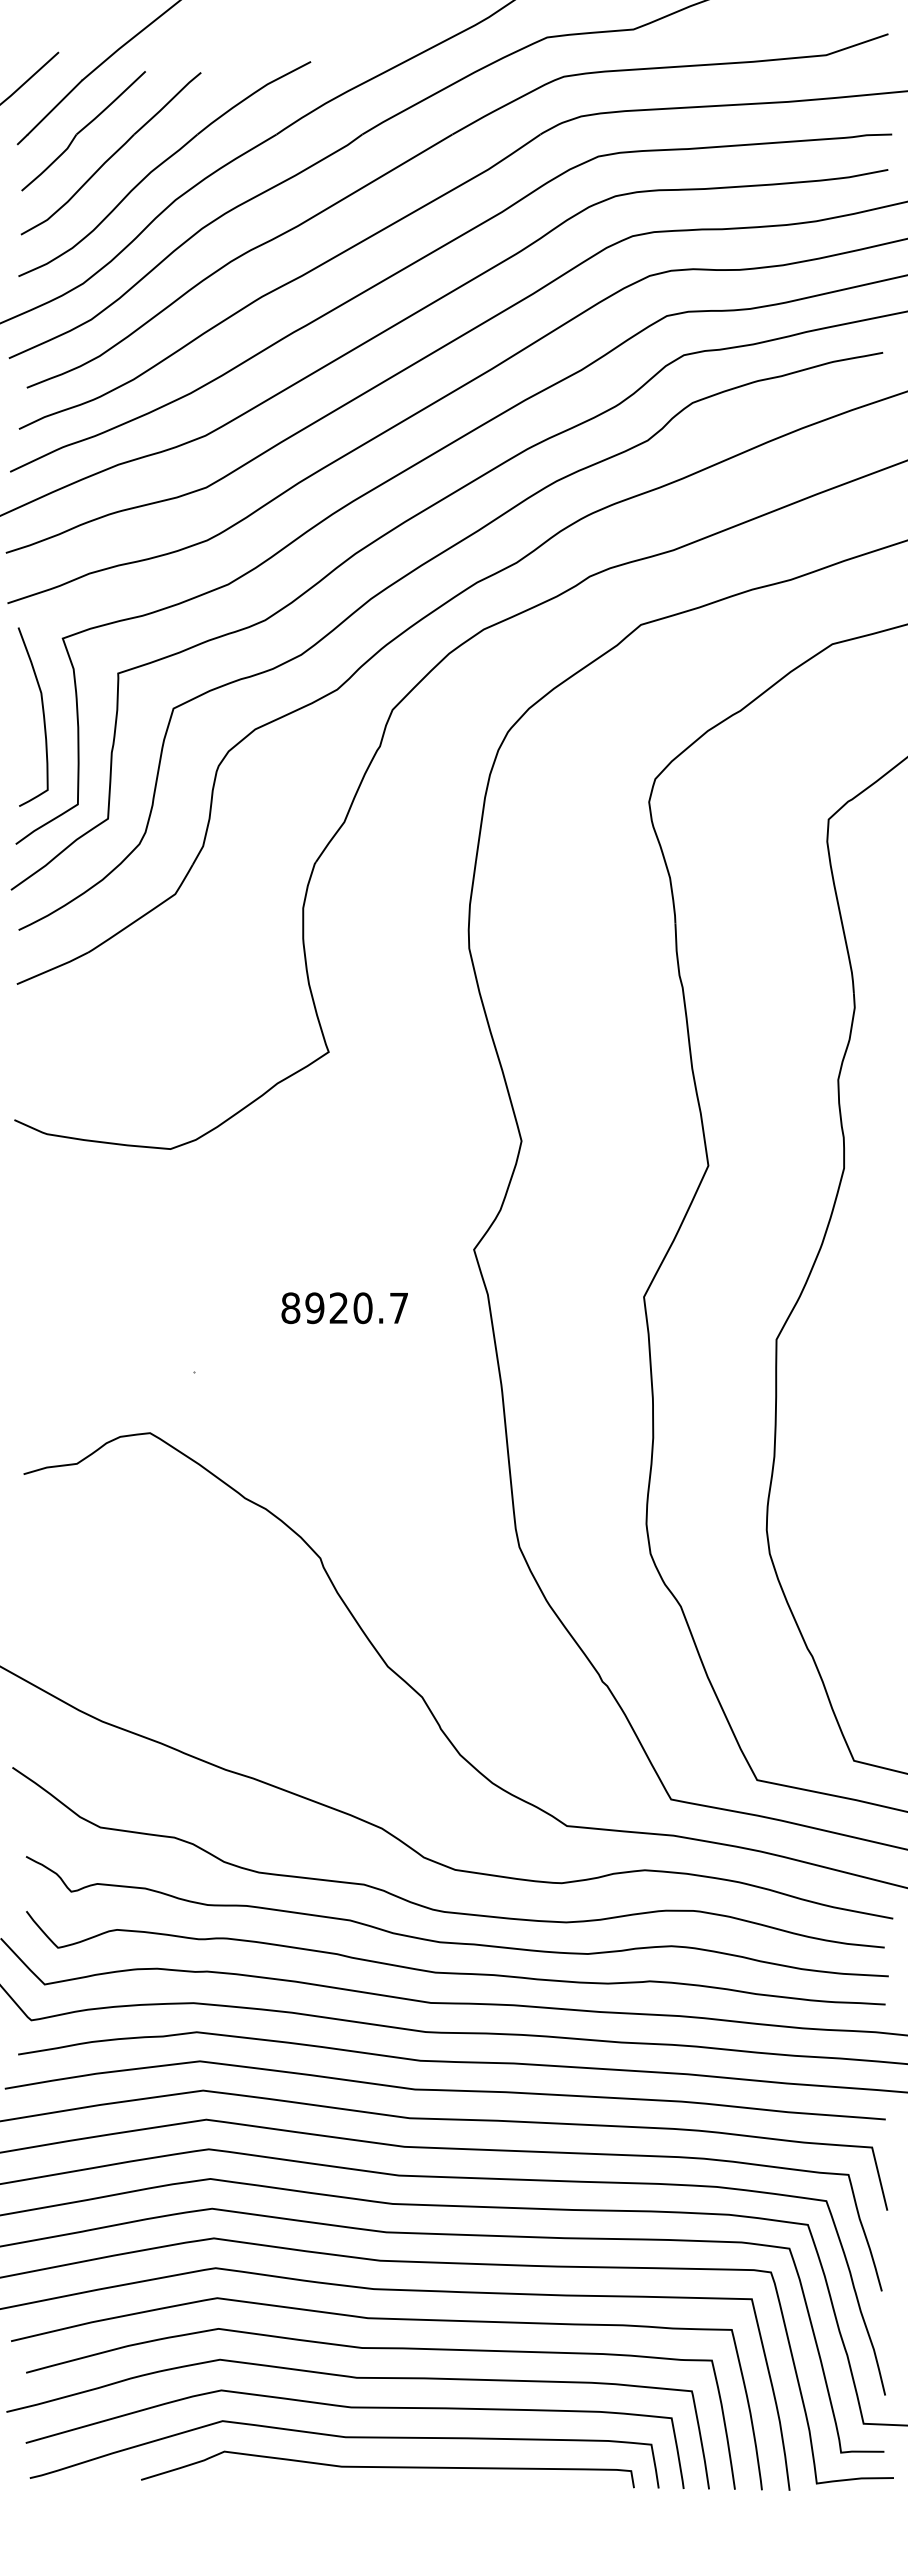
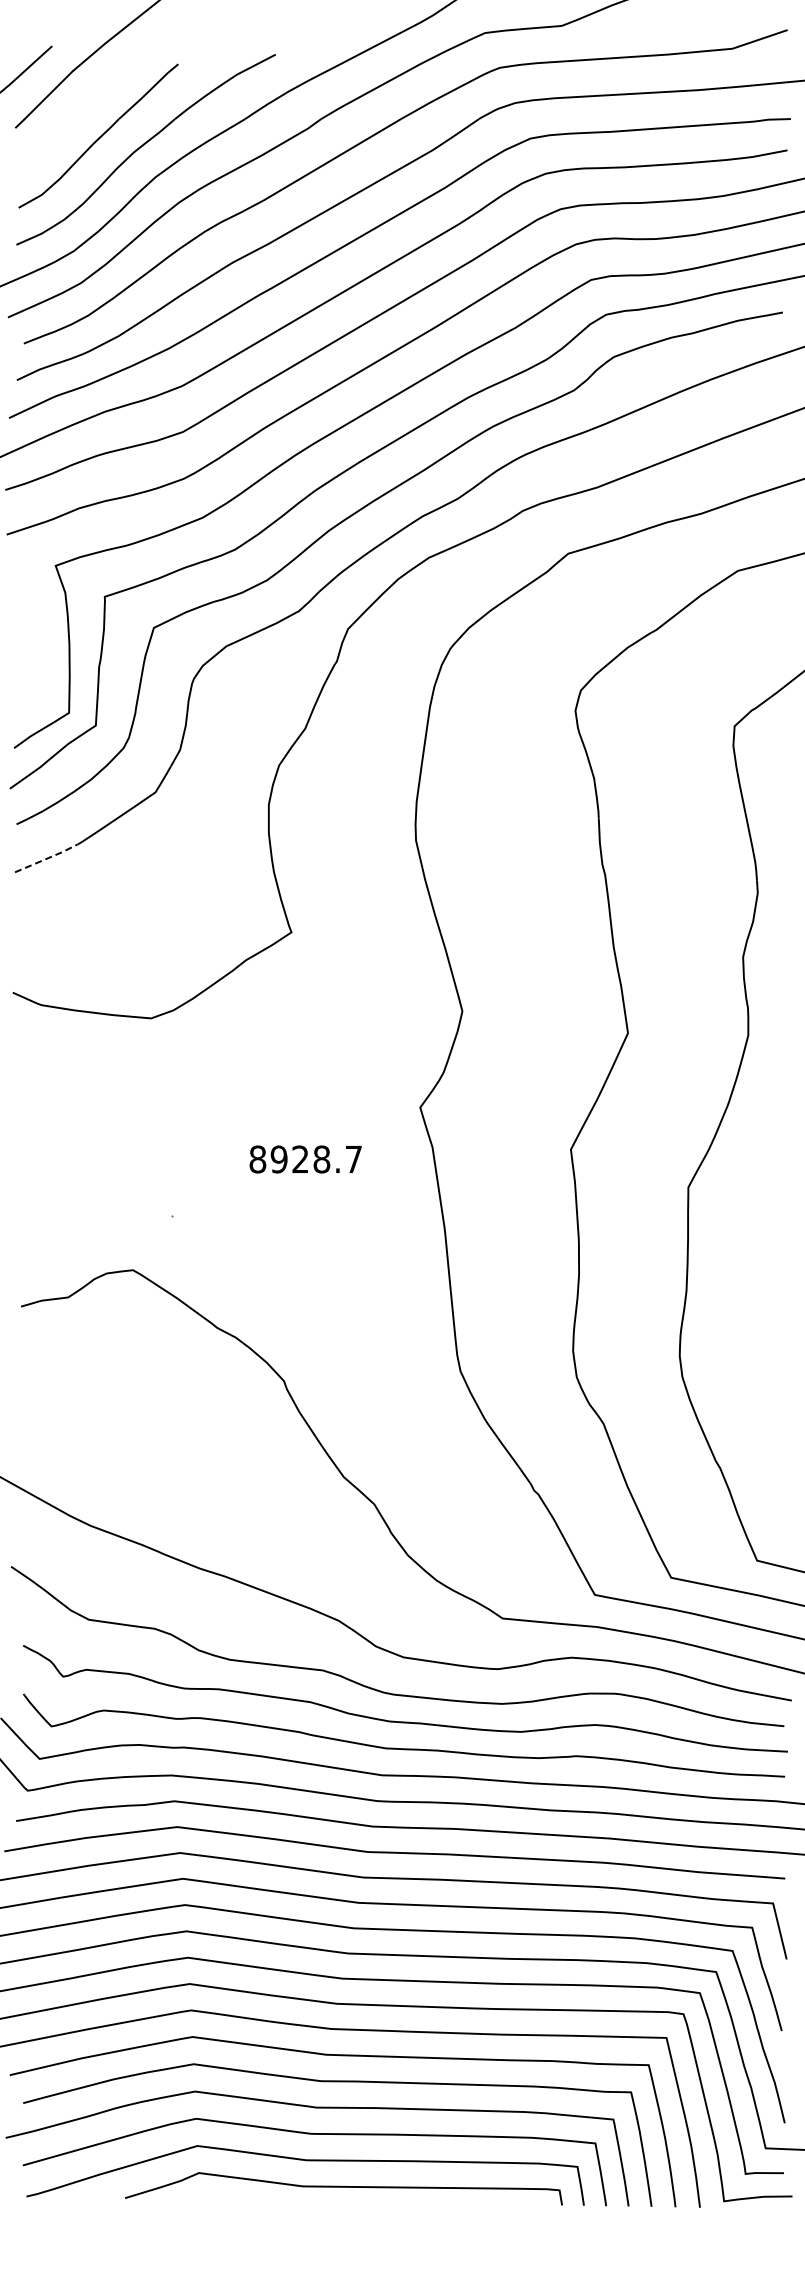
part: (82, 130) -> (73, 115), removed
curve: (42, 712) -> (37, 631), removed
line: (54, 968) -> (48, 858), solid -> dashed
text: (362, 1308) -> (321, 1159), 8920.7 -> 8928.7

